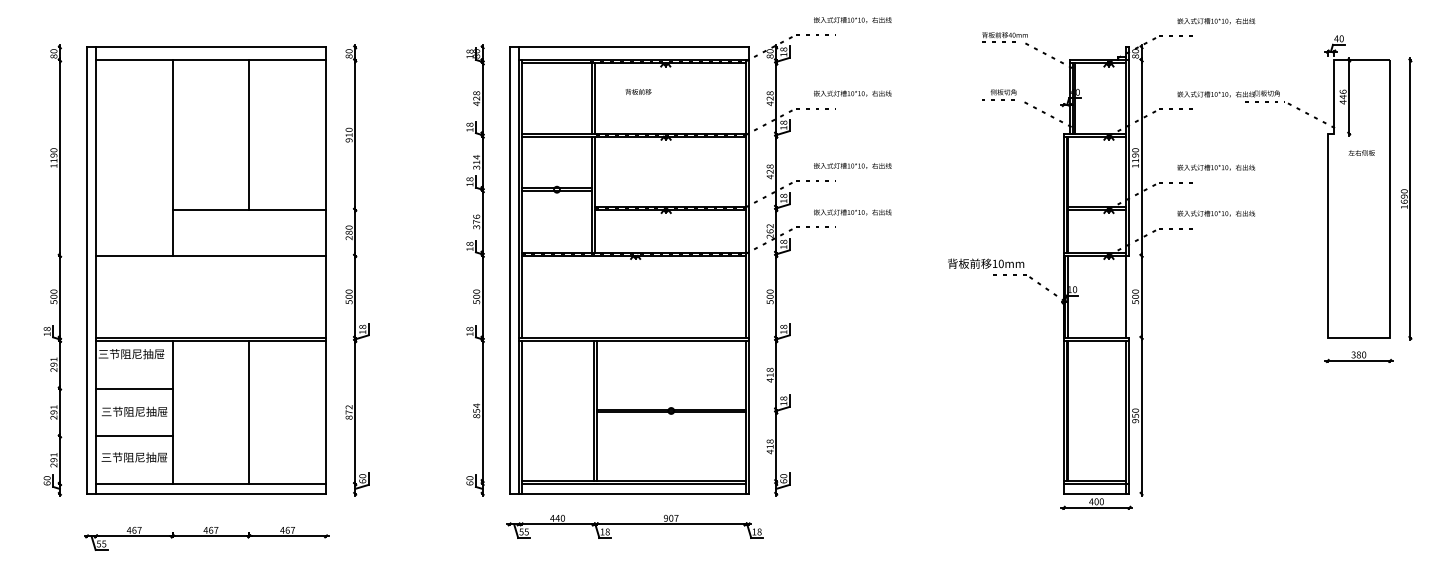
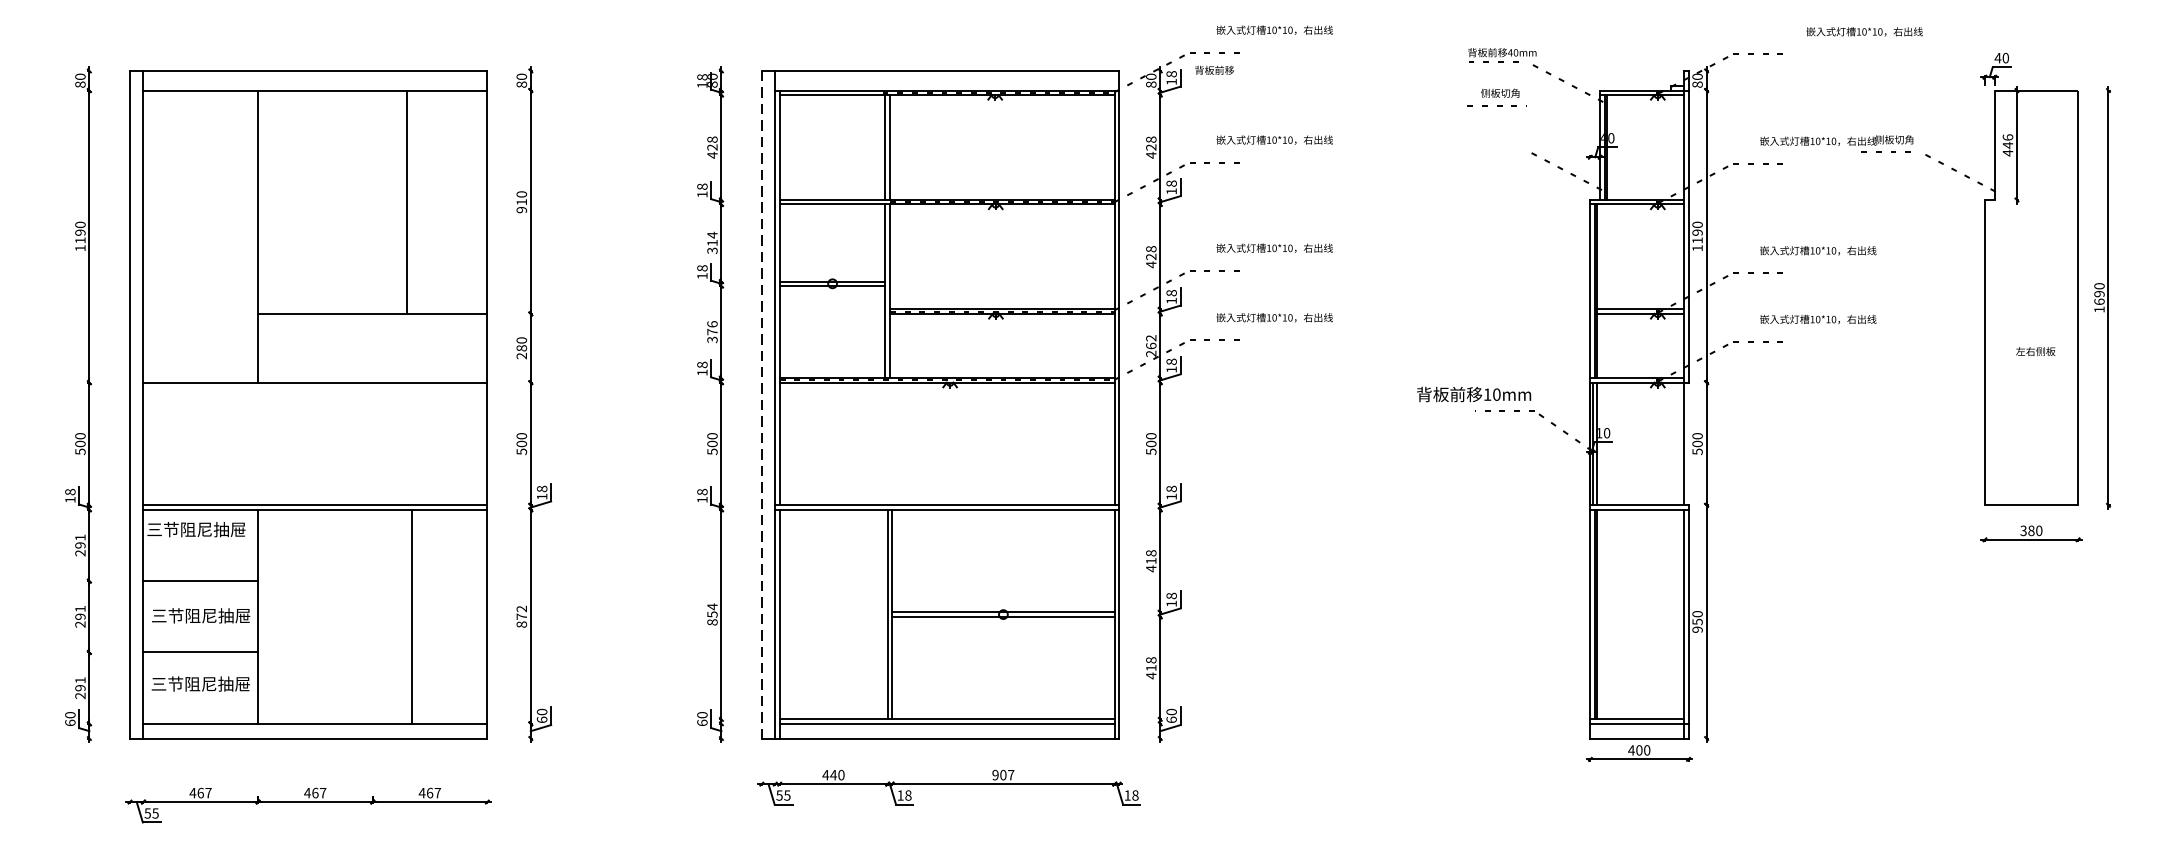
text: (1216, 21) -> (1864, 32), moved
text: (638, 91) -> (1214, 69), moved
part: (999, 94) -> (1494, 96), moved
line: (249, 134) -> (407, 201), moved
text: (1361, 152) -> (2035, 350), moved
line: (509, 271) -> (761, 406), solid -> dashed
line: (249, 412) -> (411, 616), moved

